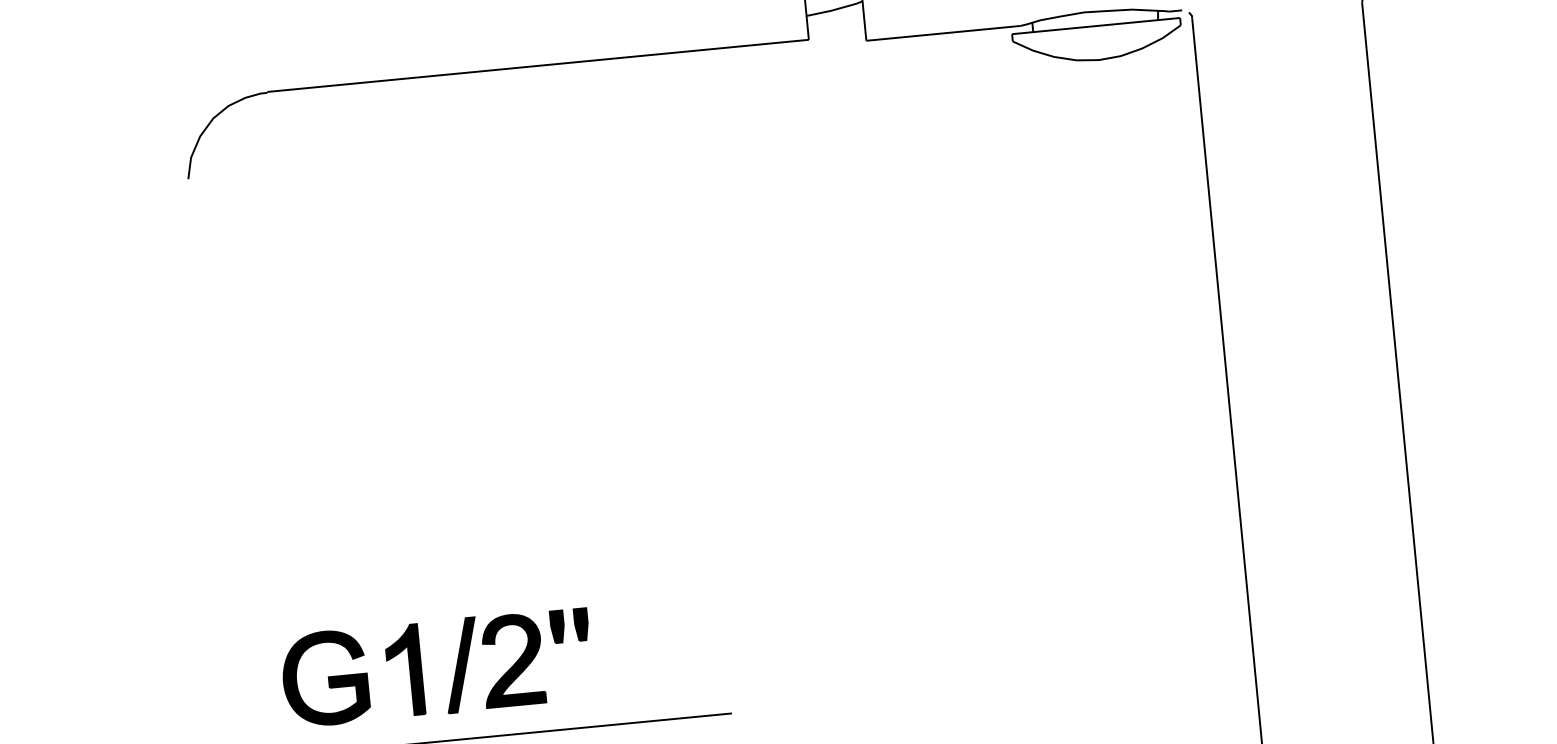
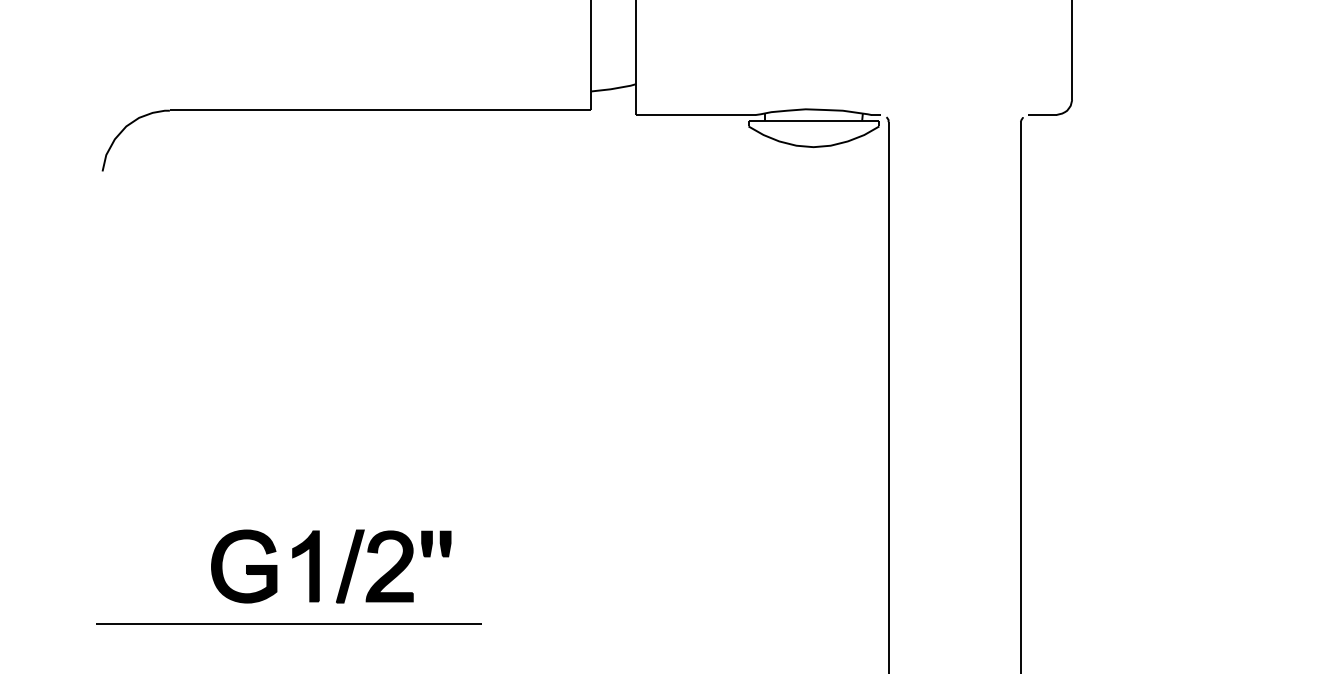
part: (422, 669) -> (319, 566), moved

